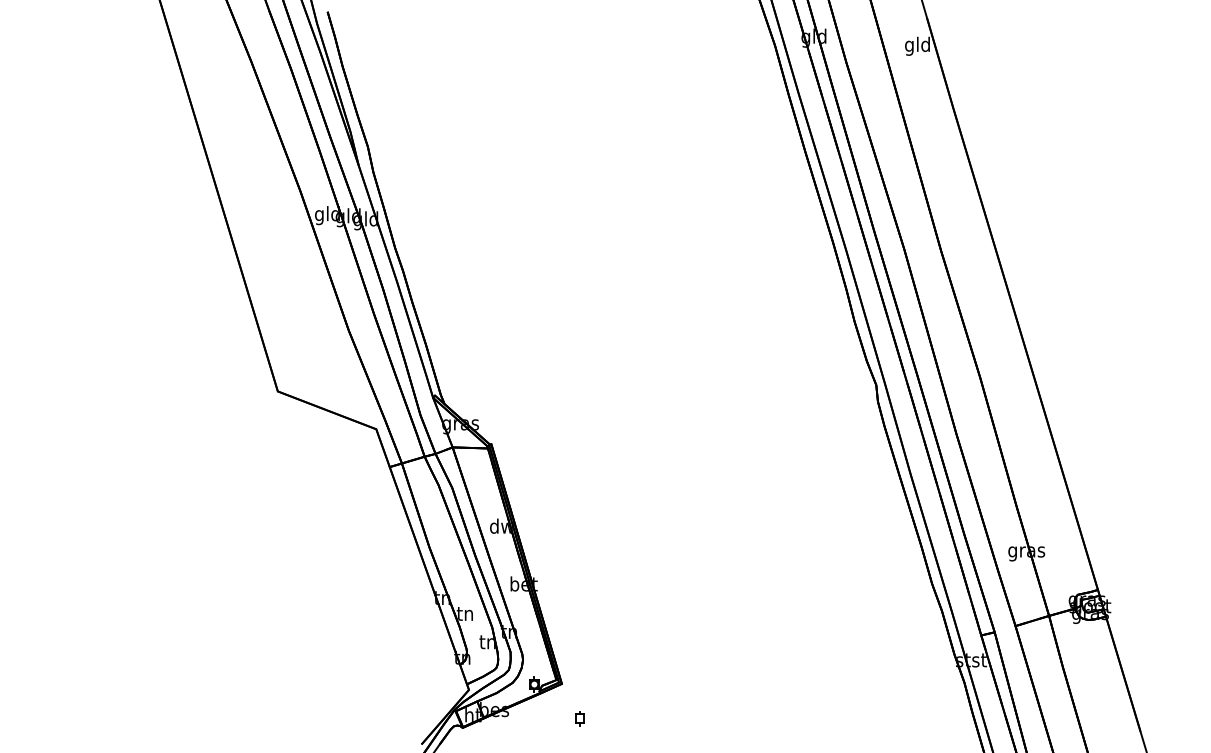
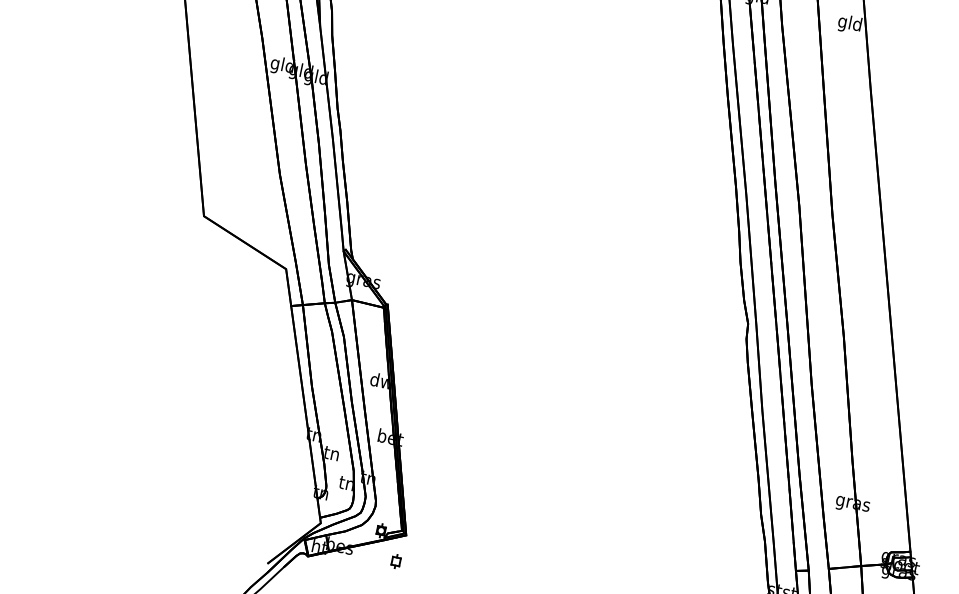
part: (579, 718) -> (395, 561), moved

